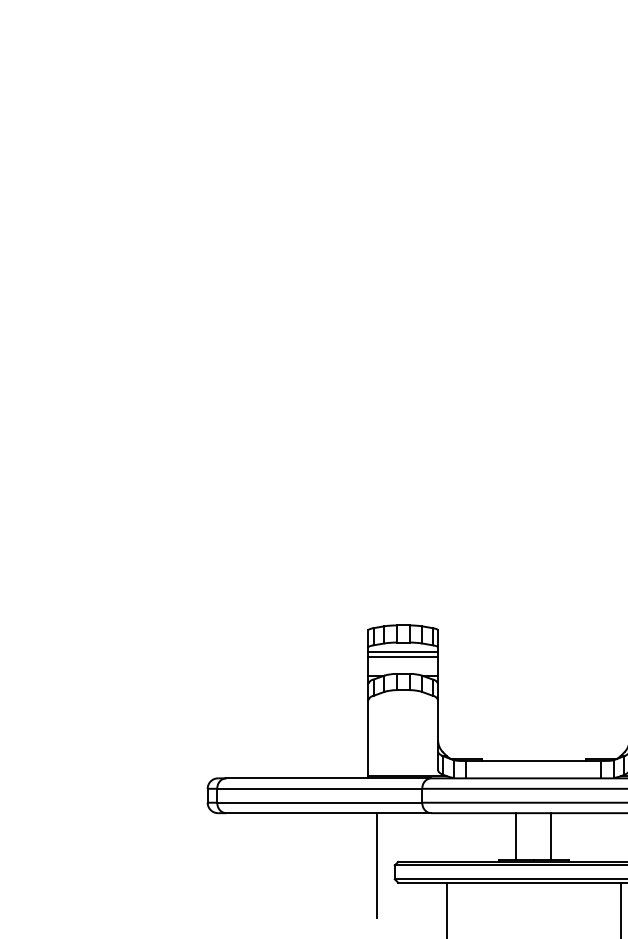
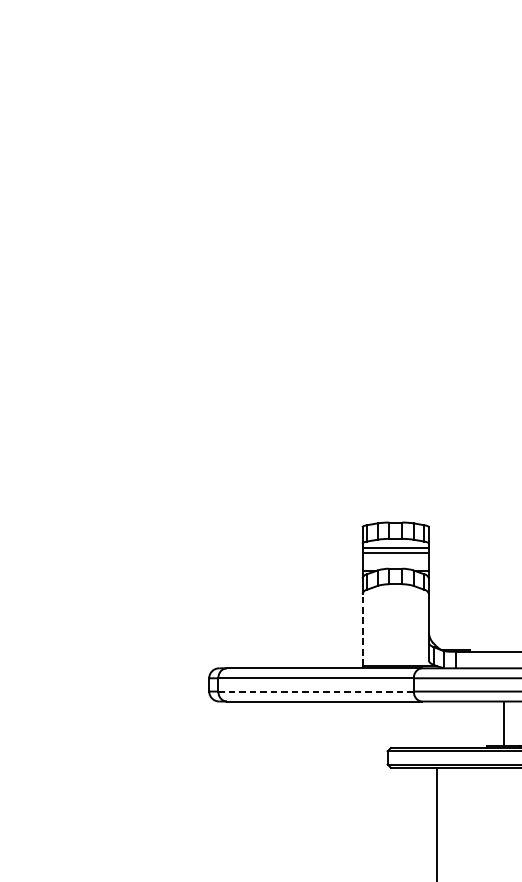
line: (368, 738) -> (362, 630), solid -> dashed
line: (319, 802) -> (315, 691), solid -> dashed
line: (377, 865) -> (371, 751), removed

